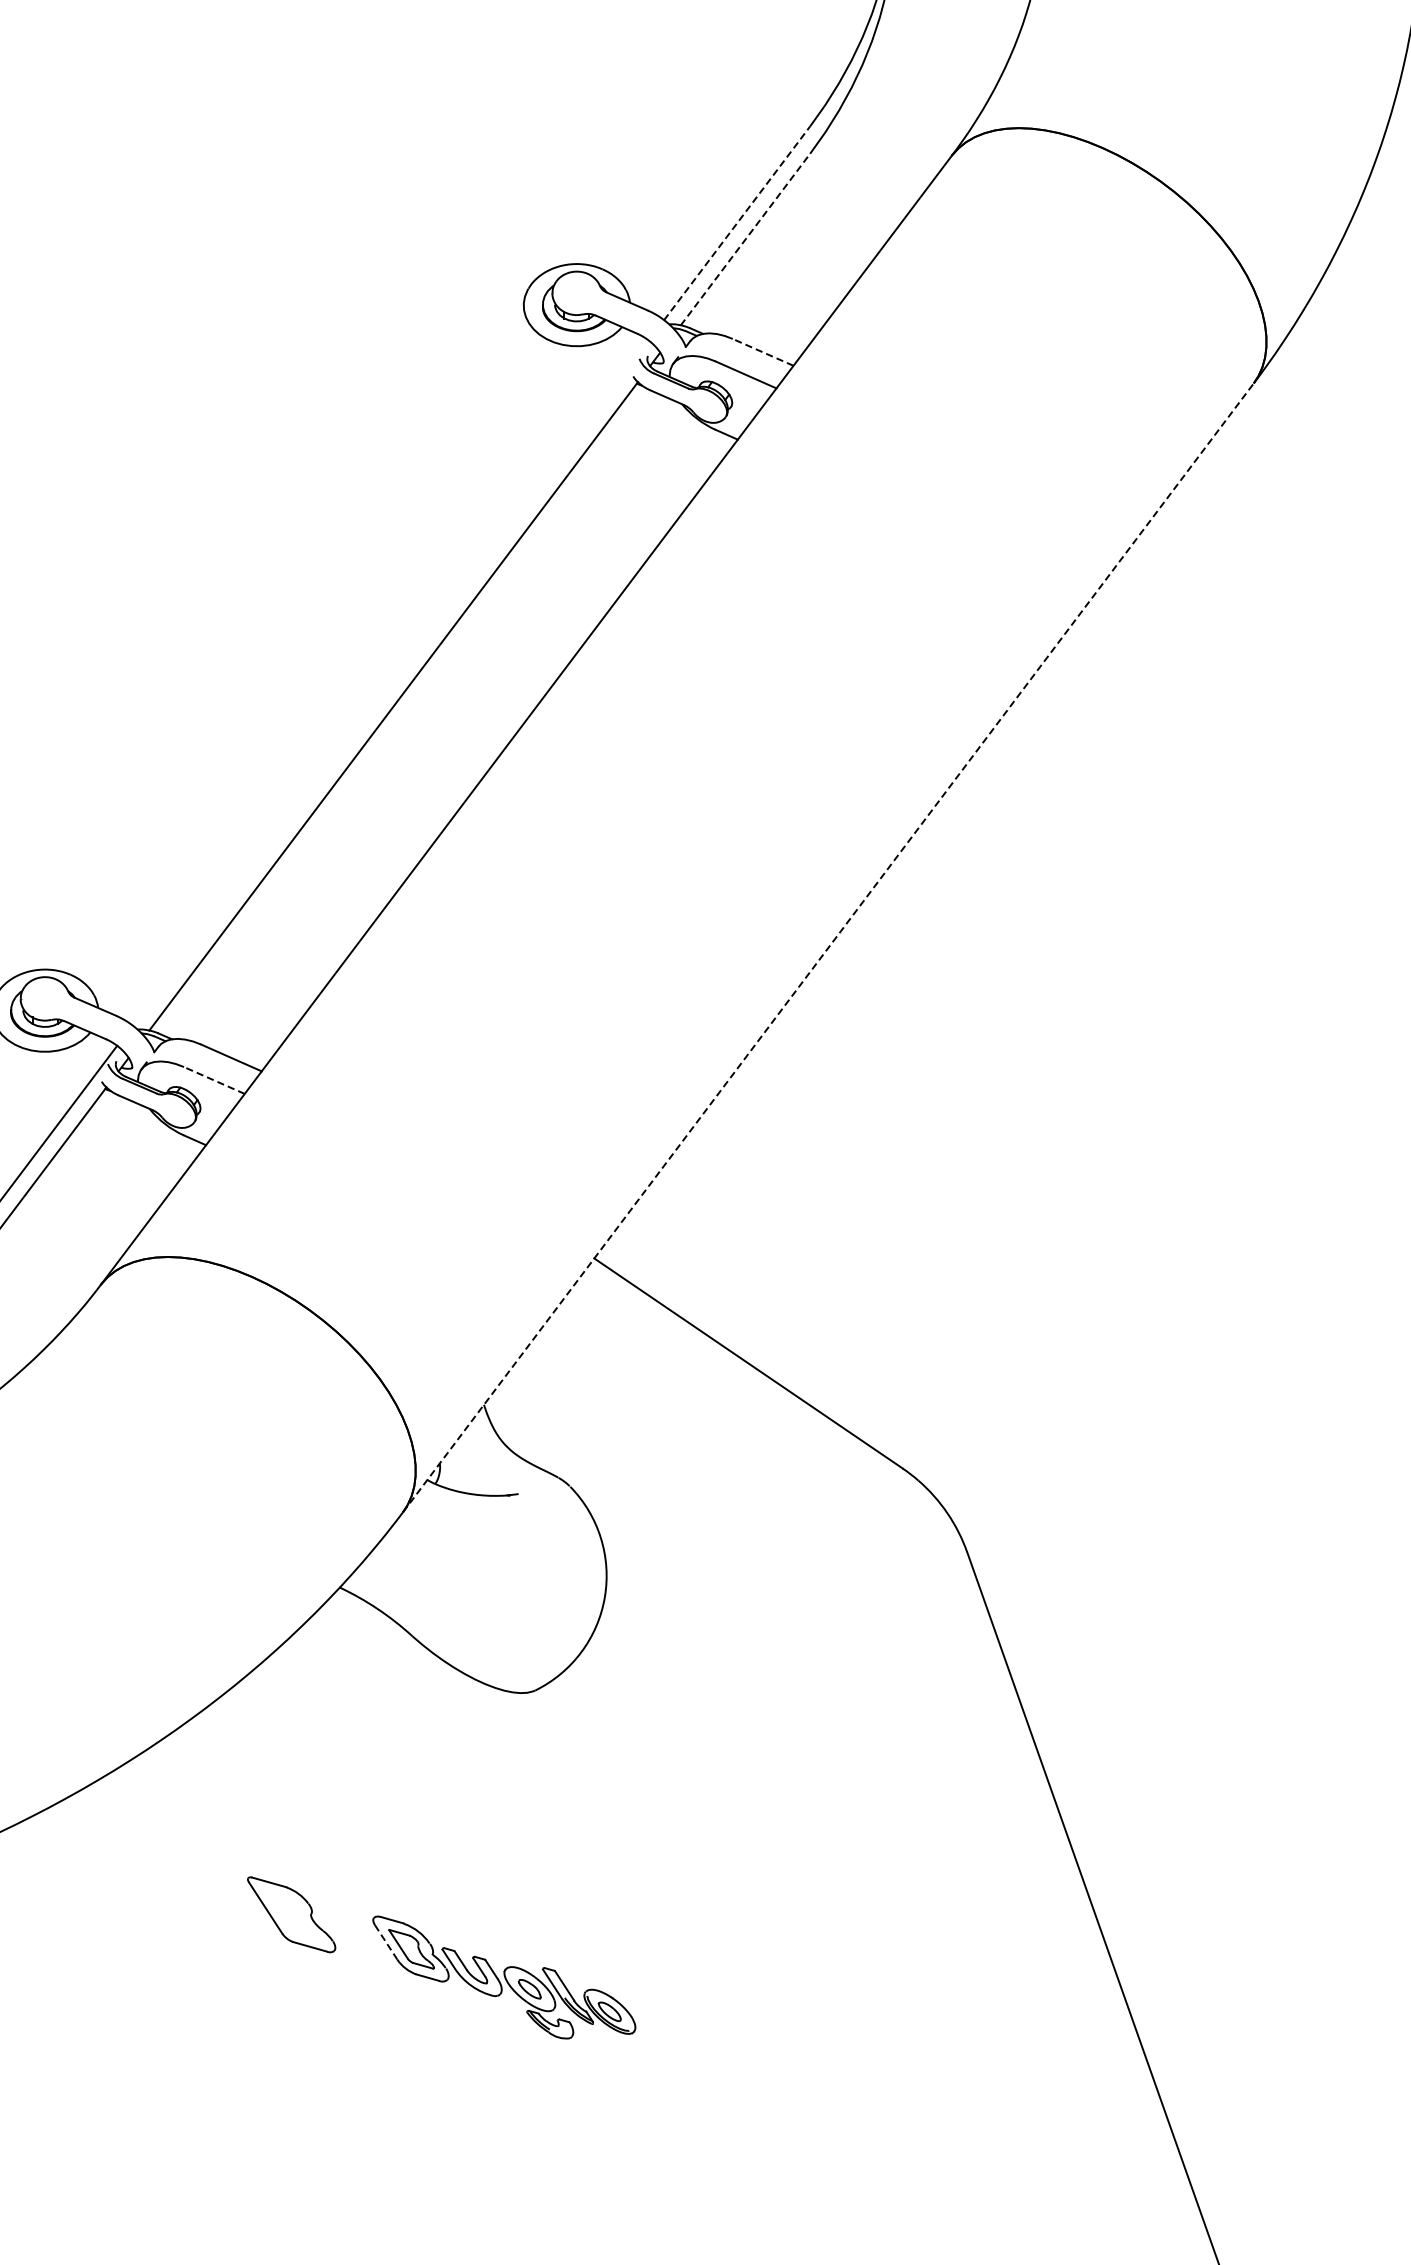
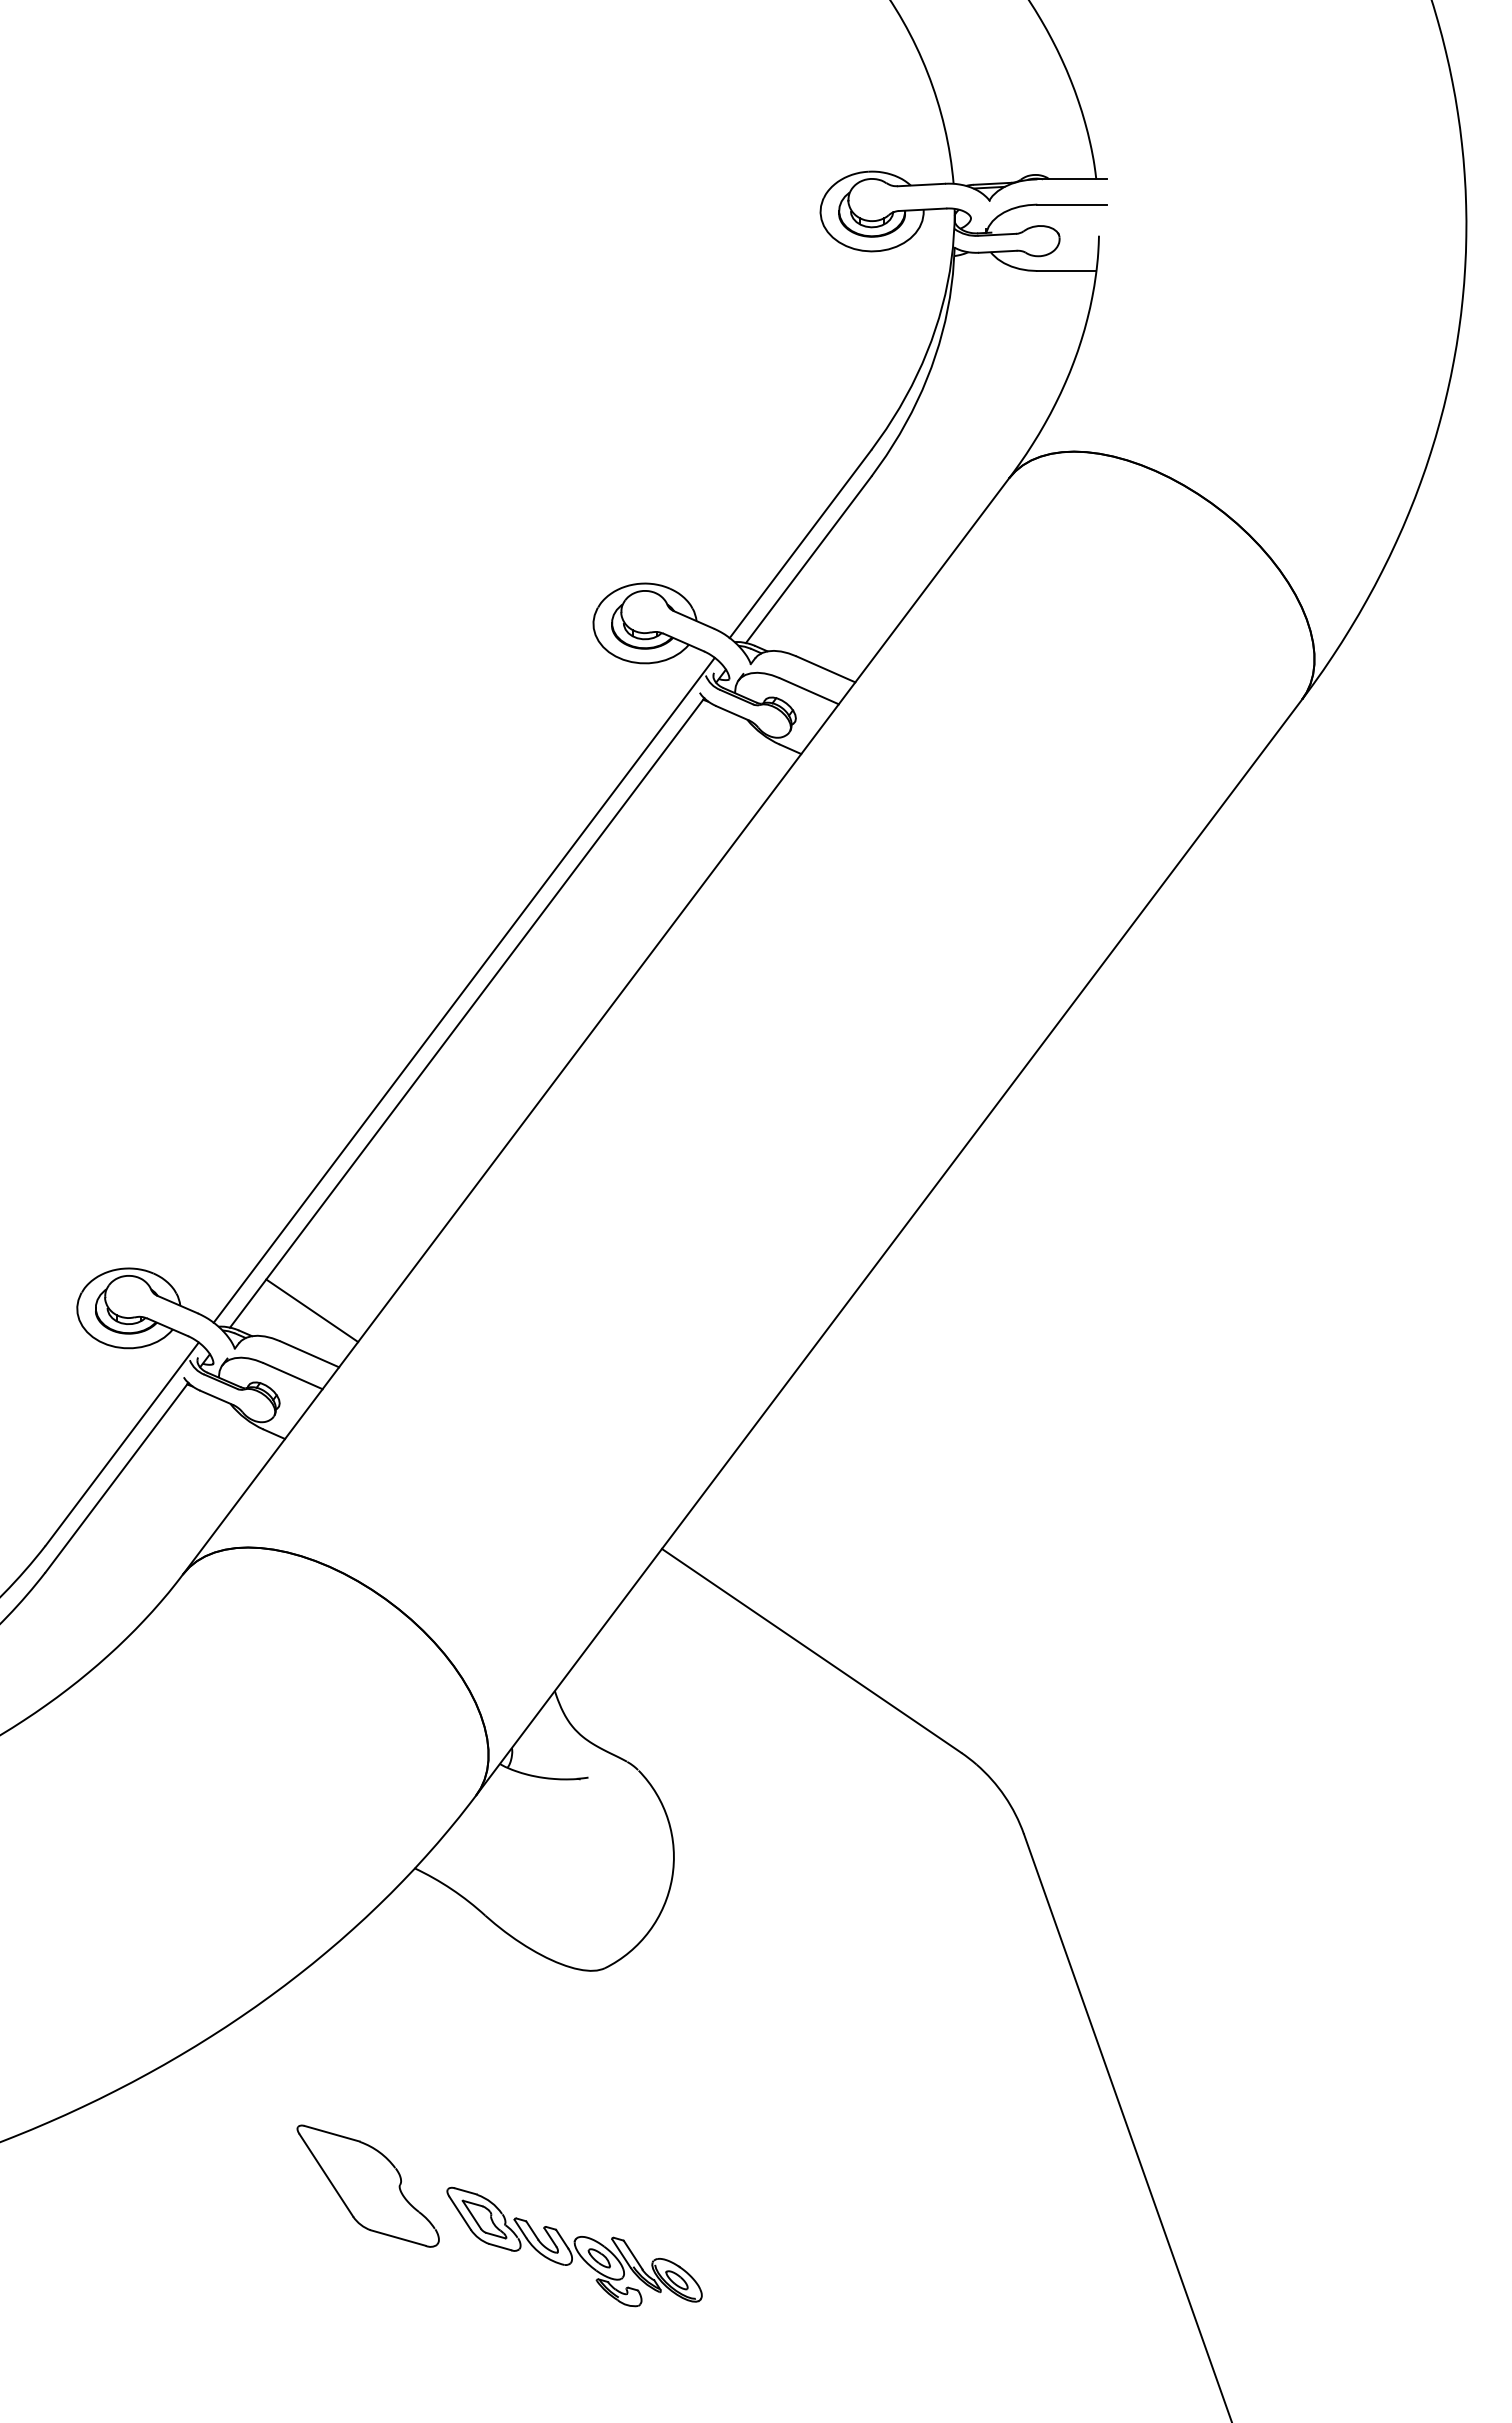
line: (737, 223) -> (800, 544), dashed -> solid
line: (745, 239) -> (808, 559), dashed -> solid
line: (762, 352) -> (825, 669), dashed -> solid
line: (389, 682) -> (463, 989), added
line: (828, 947) -> (889, 1247), dashed -> solid
line: (234, 1012) -> (312, 1310), added
line: (213, 1079) -> (292, 1375), dashed -> solid
part: (290, 1914) -> (367, 2185), size x1.67
line: (386, 1943) -> (460, 2213), dashed -> solid

